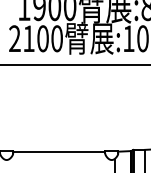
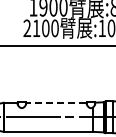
line: (57, 151) -> (55, 102), solid -> dashed

